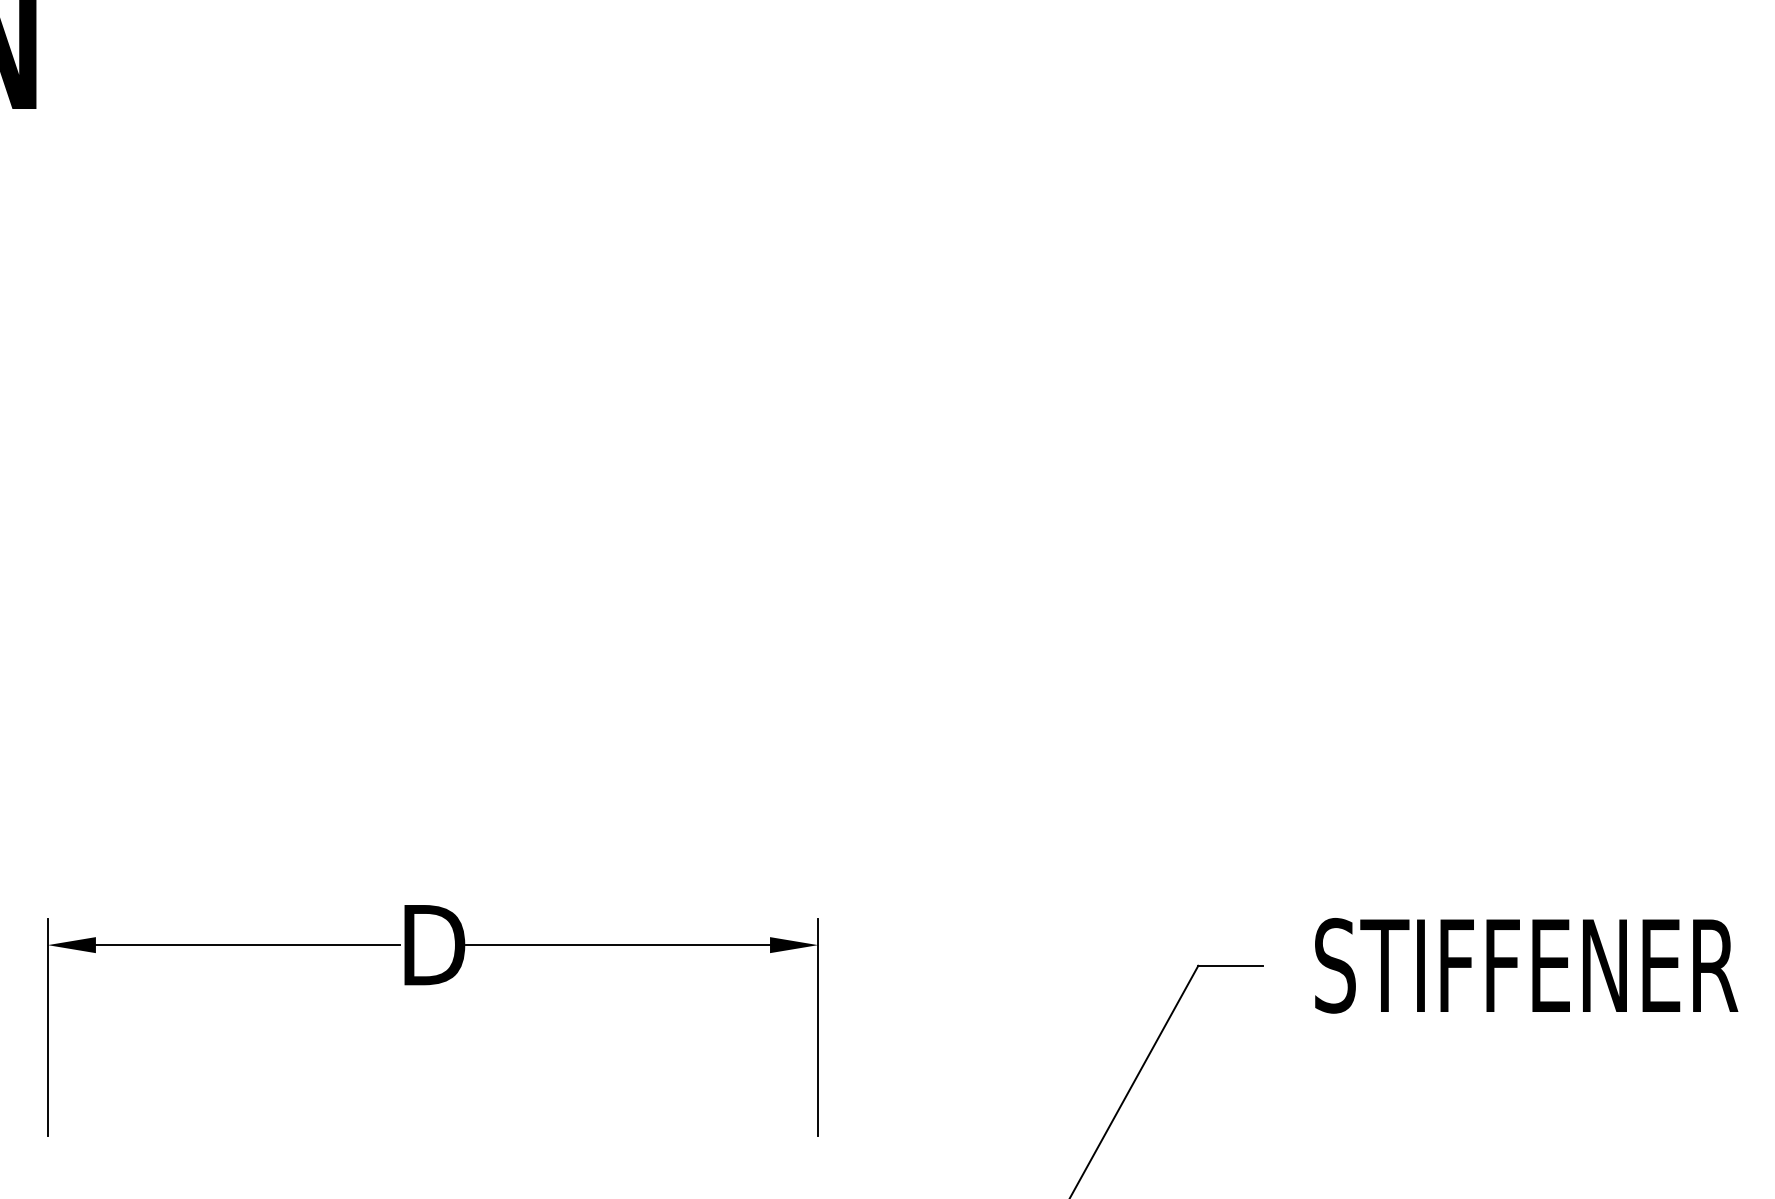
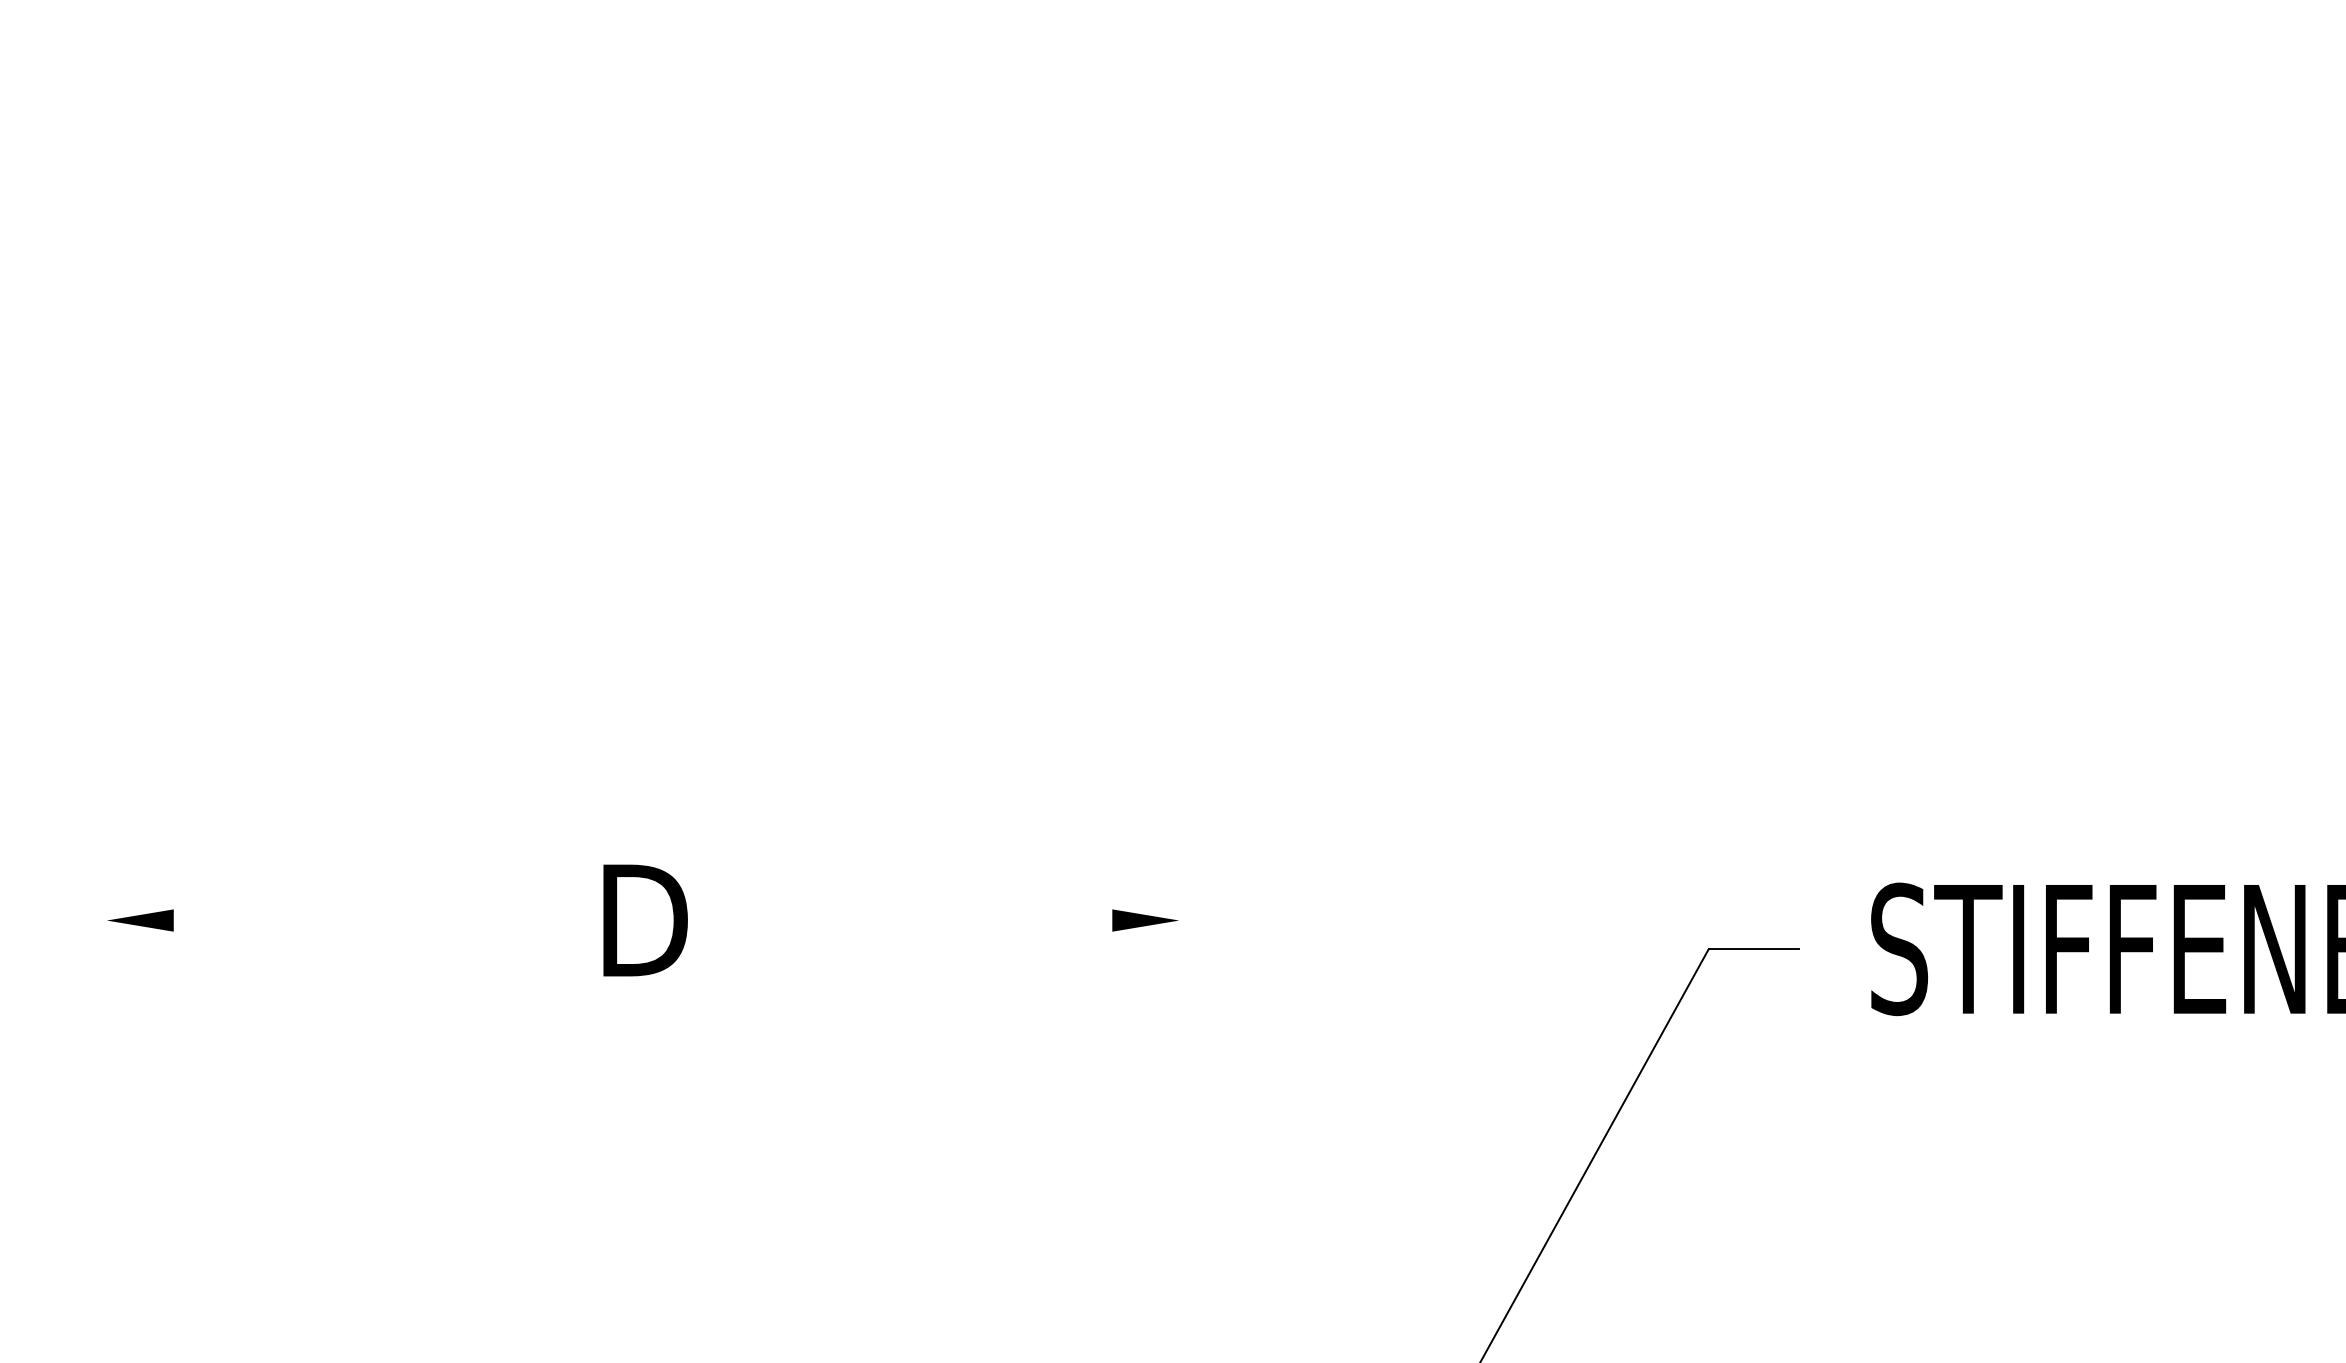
line: (247, 945) -> (384, 921), removed
line: (617, 945) -> (899, 921), removed
line: (47, 1027) -> (106, 1035), removed
line: (818, 1027) -> (1179, 1035), removed

